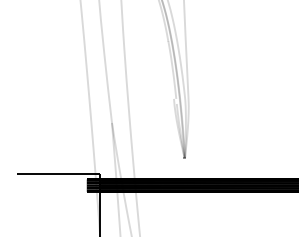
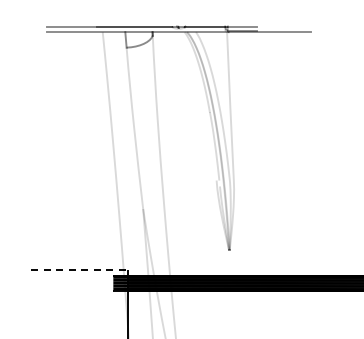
line: (58, 174) -> (79, 269), solid -> dashed

